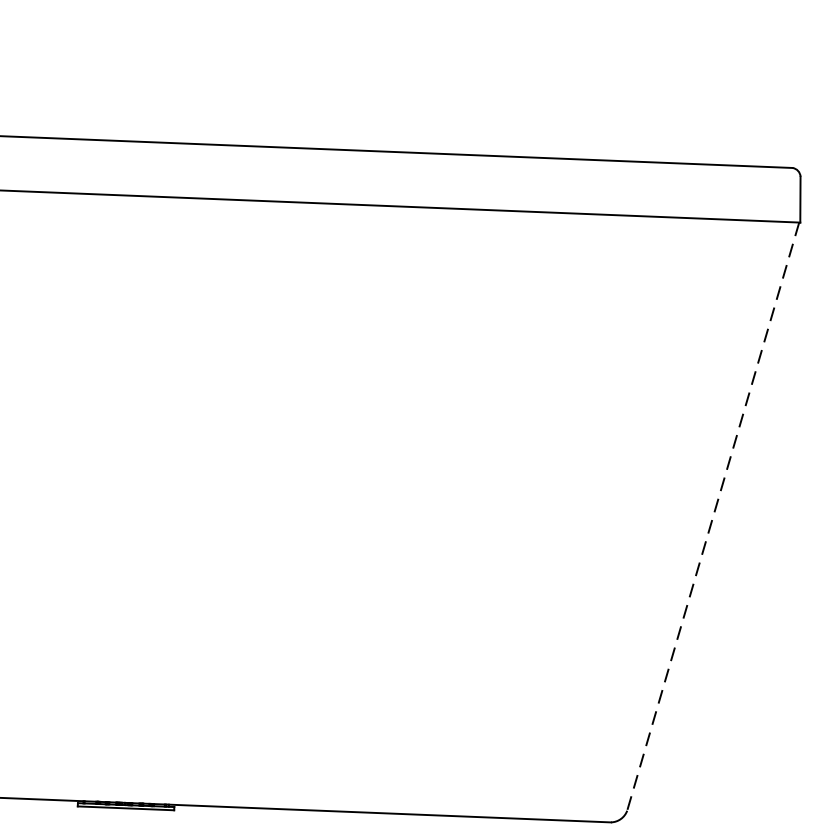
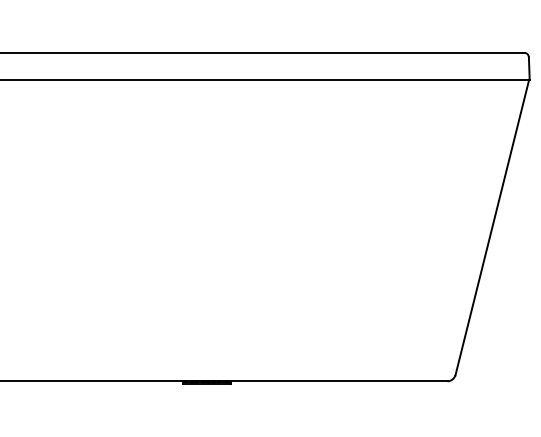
line: (713, 518) -> (492, 228), dashed -> solid

